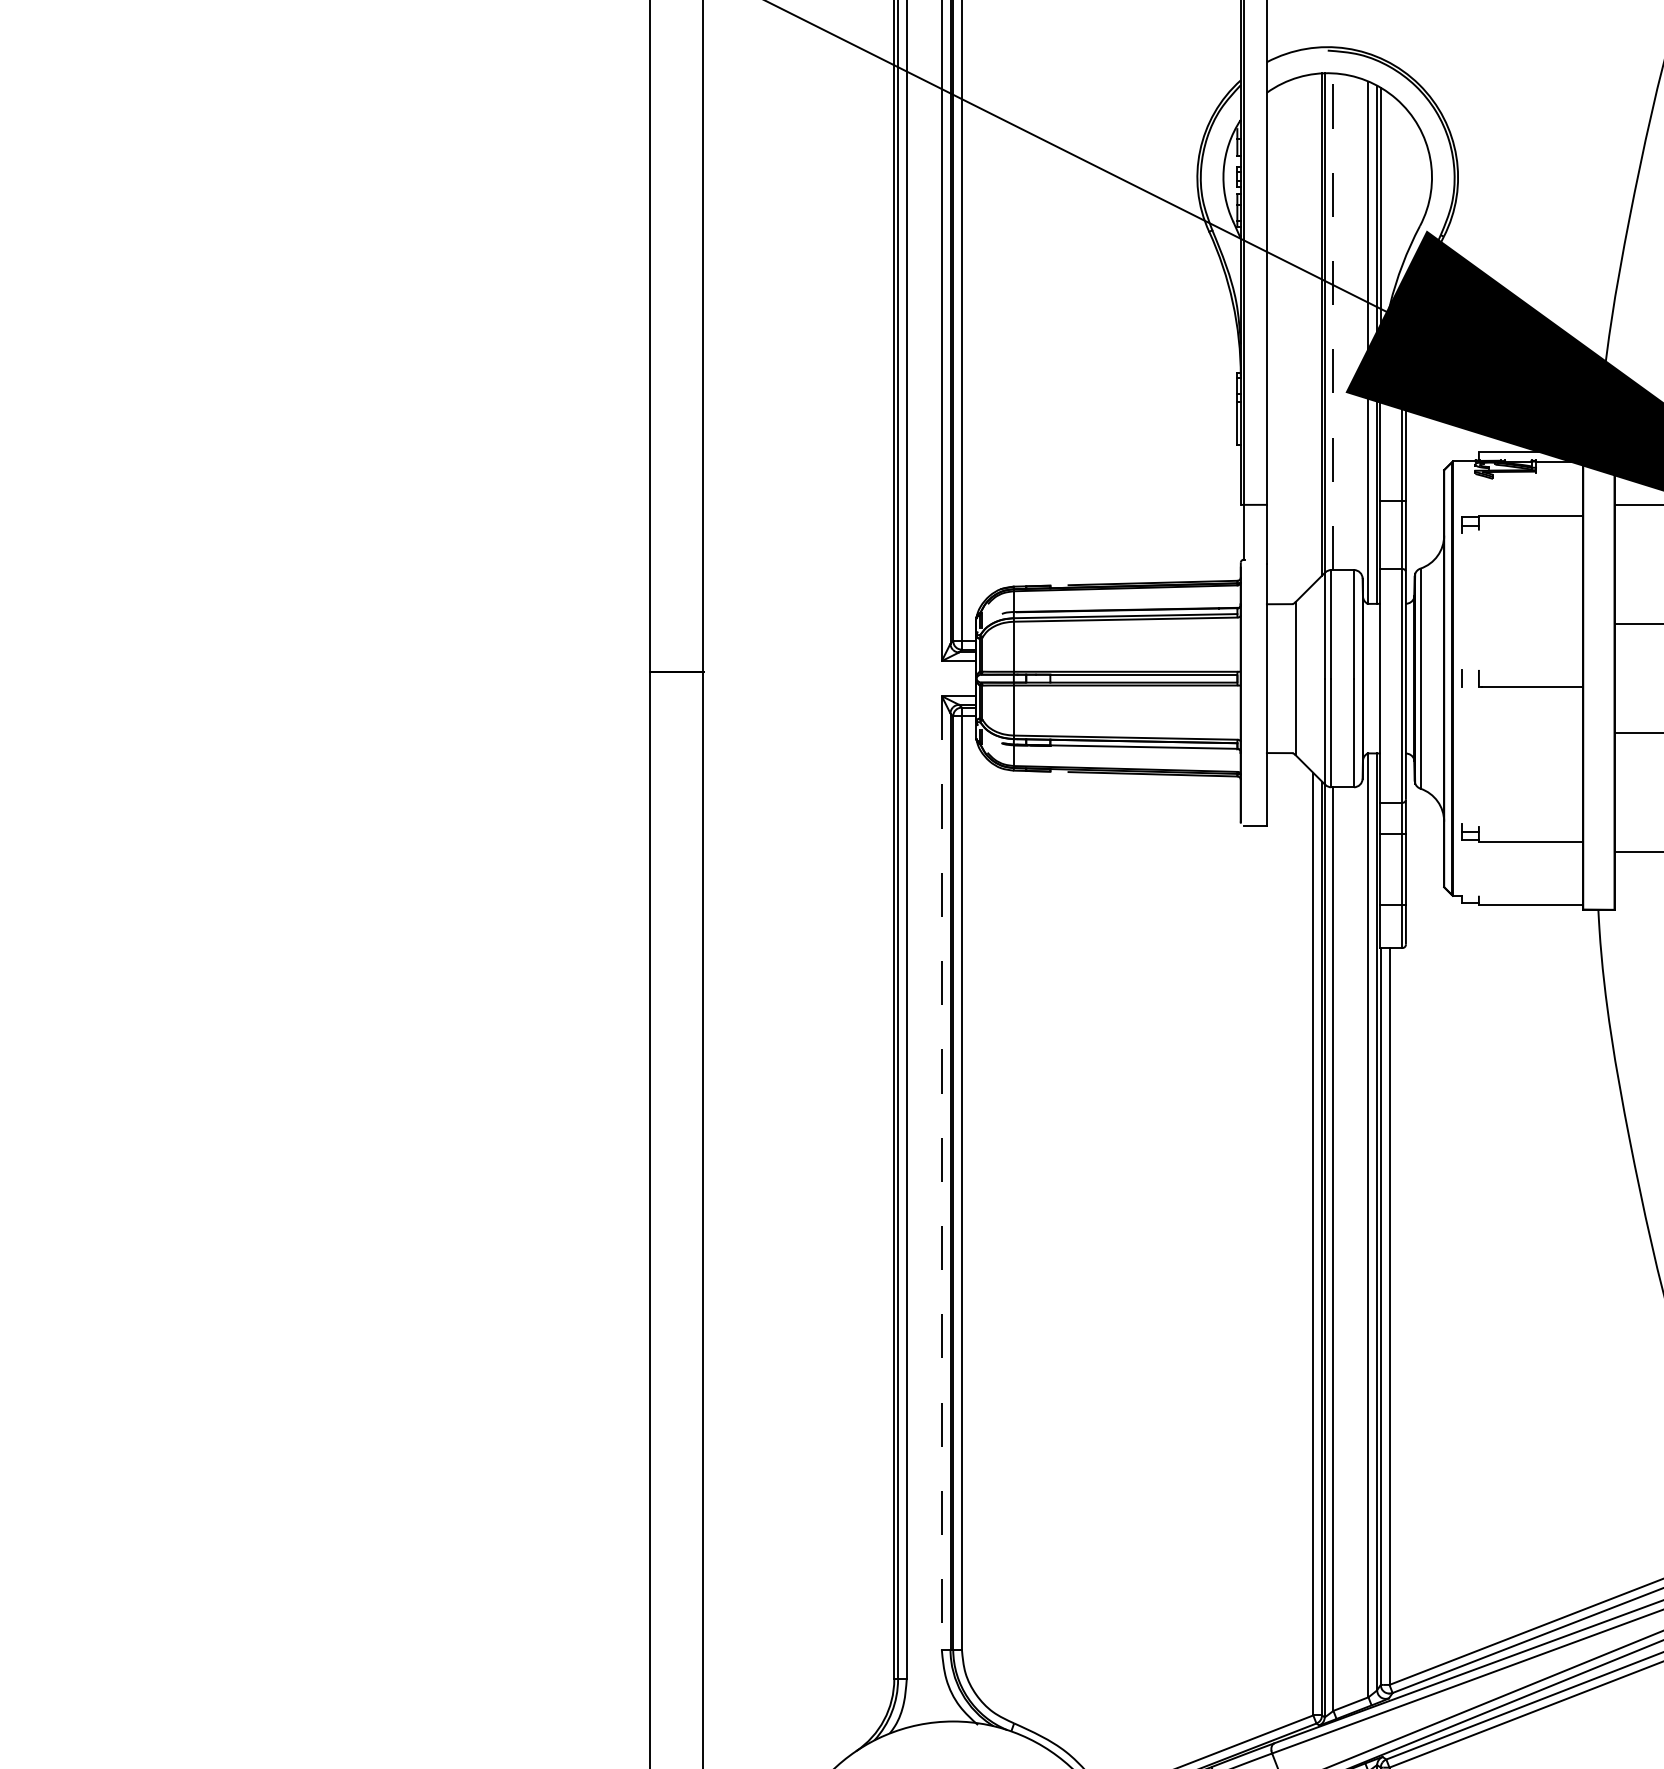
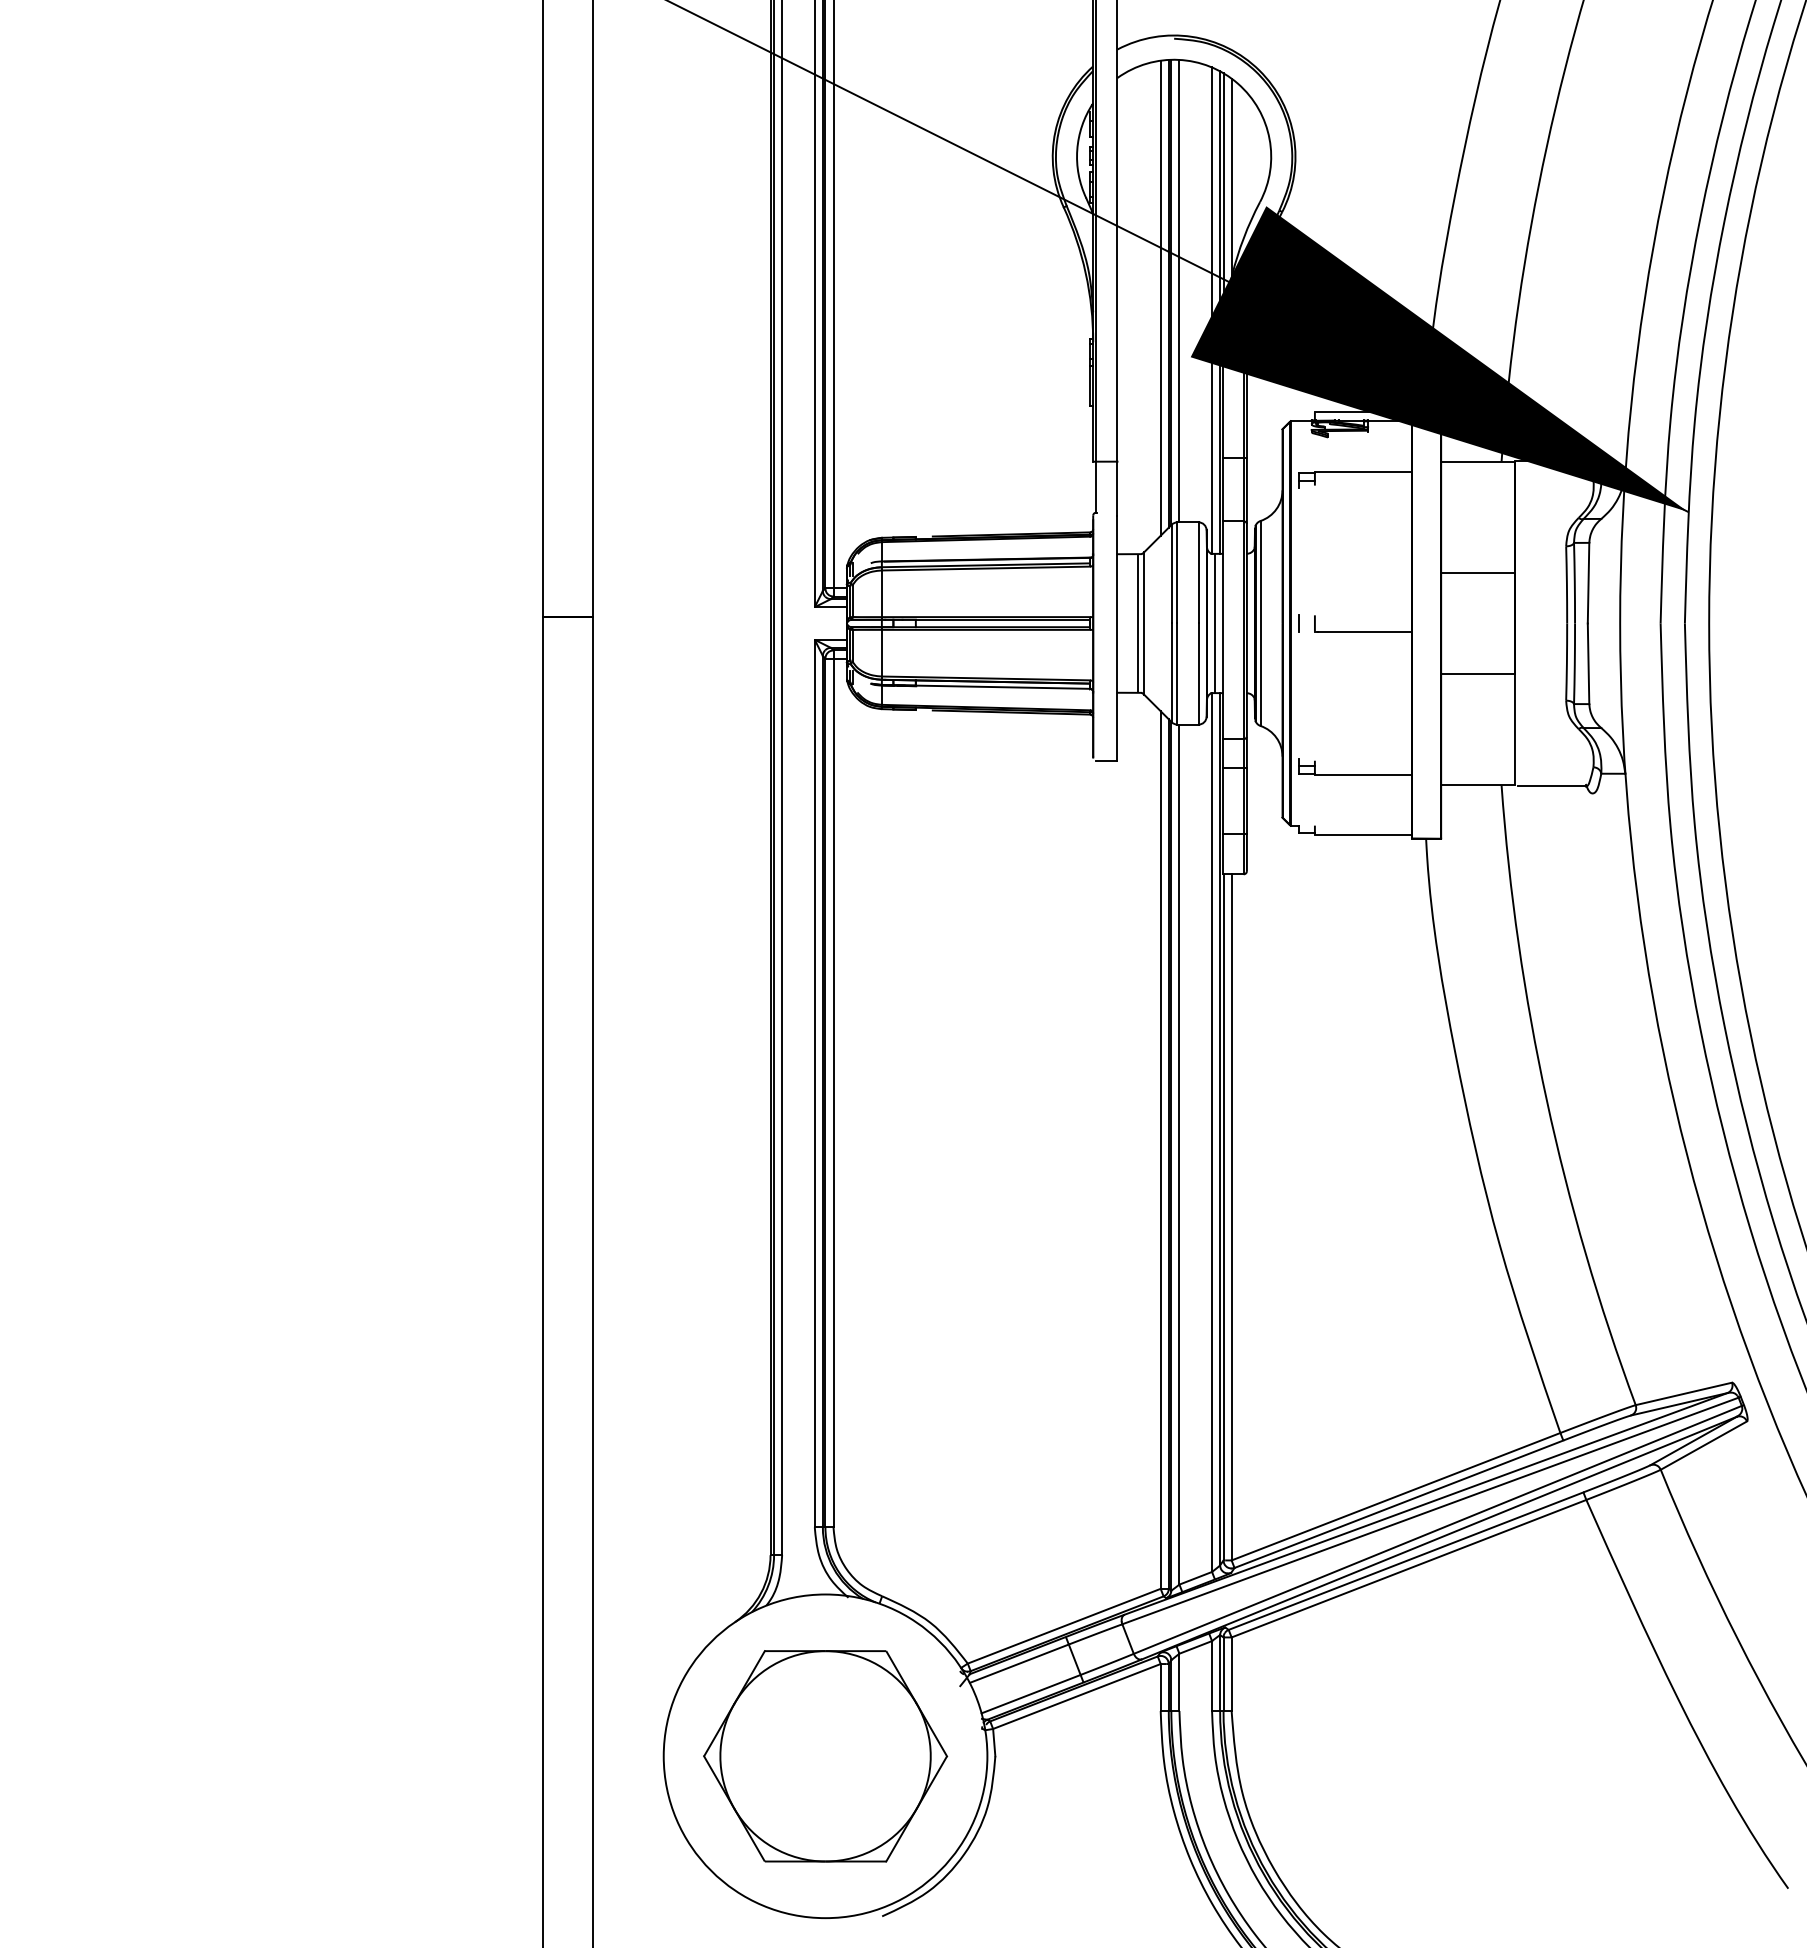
line: (1389, 199) -> (1231, 177), added
line: (1333, 321) -> (1179, 290), dashed -> solid
line: (1313, 328) -> (1160, 297), added
line: (1289, 678) -> (1138, 623), added
line: (1372, 678) -> (1215, 623), added
line: (941, 1172) -> (814, 1083), dashed -> solid

